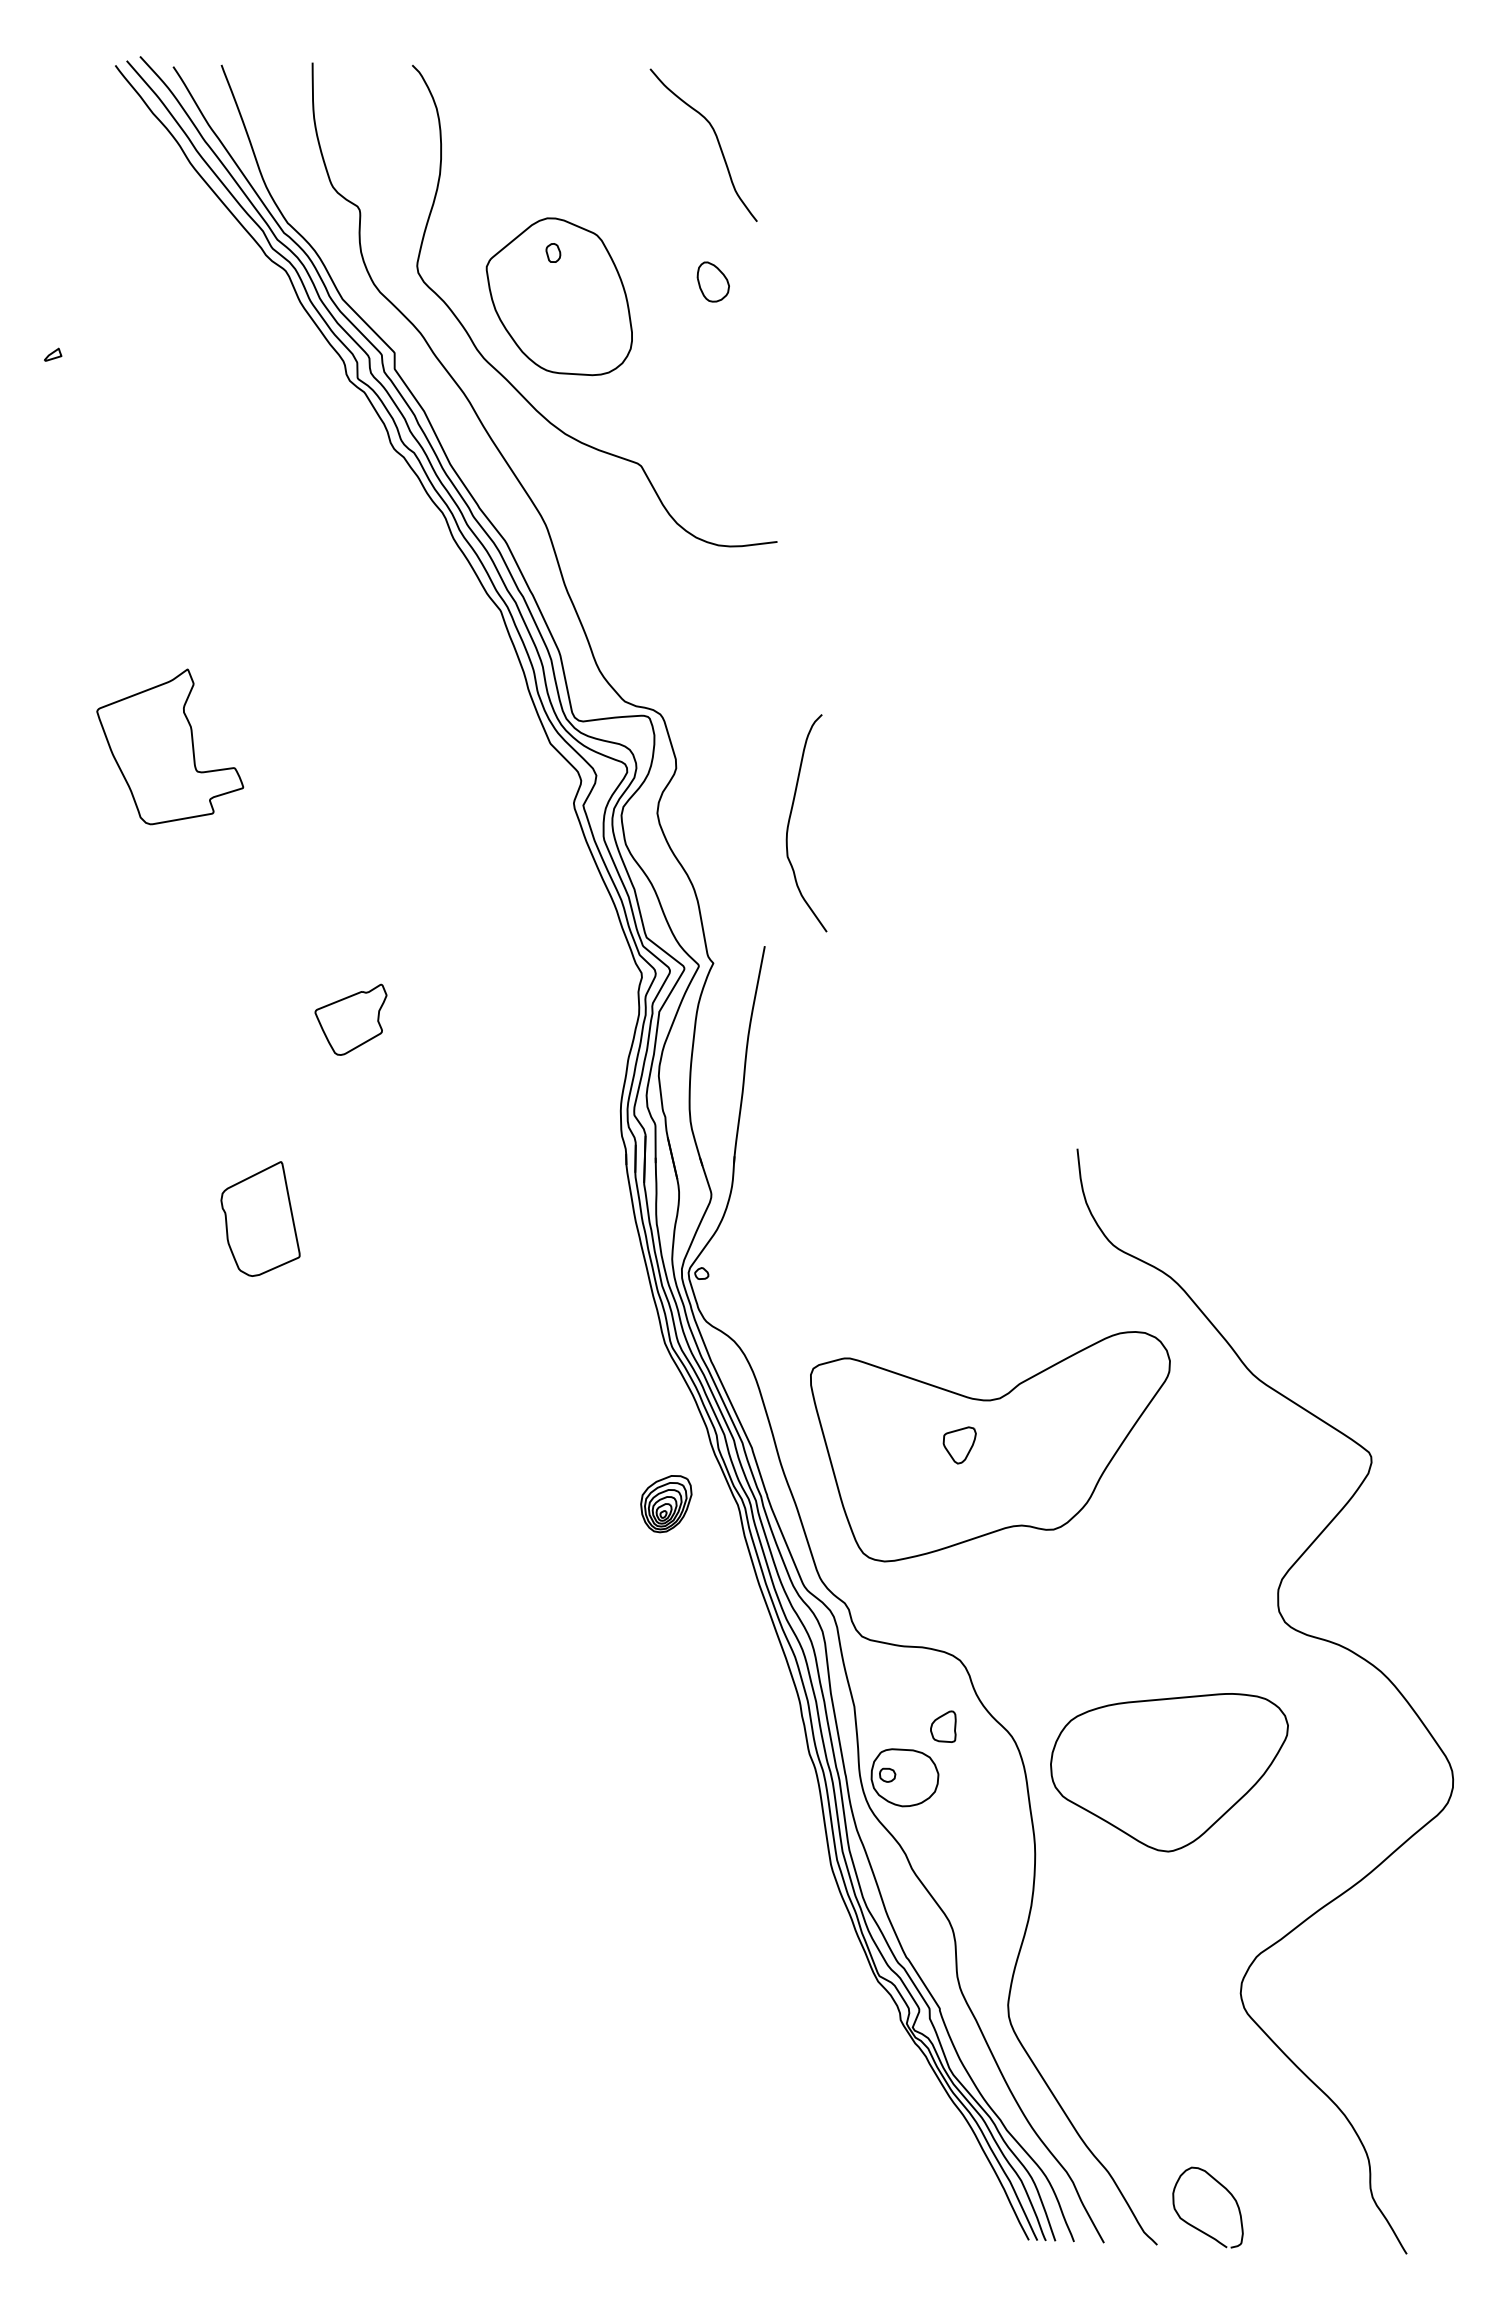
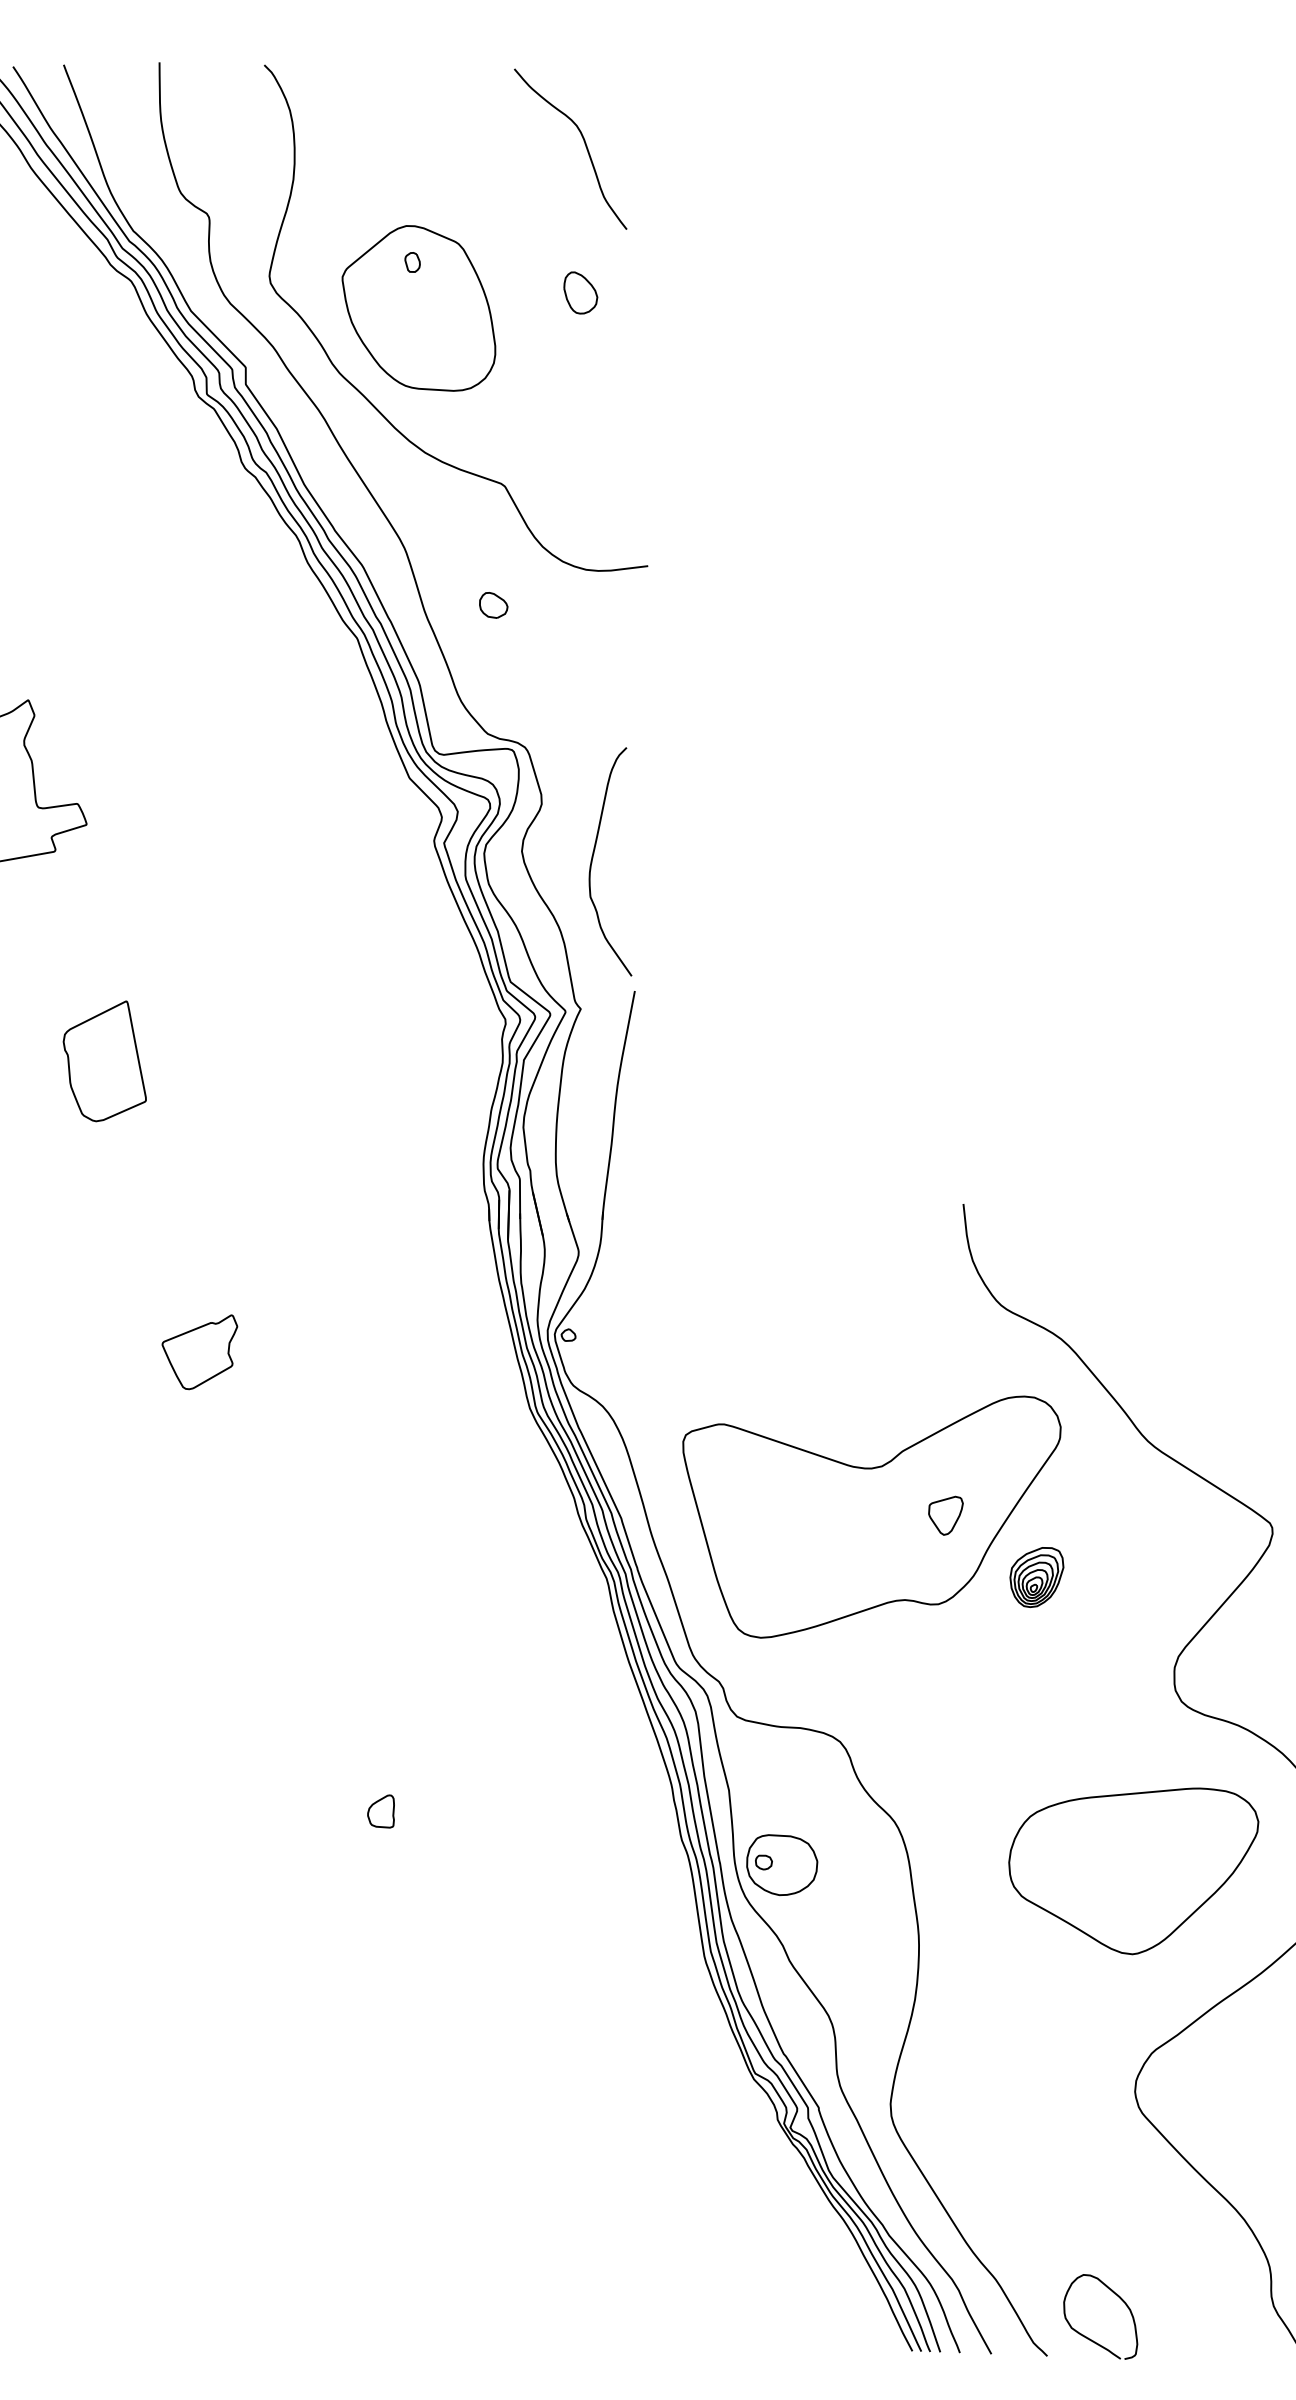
part: (630, 579) -> (493, 605), added
curve: (790, 820) -> (593, 858), moved
part: (350, 1019) -> (199, 1351), moved
part: (260, 1218) -> (104, 1060), moved
part: (959, 1445) -> (945, 1515), moved
part: (666, 1504) -> (1037, 1577), moved
part: (943, 1726) -> (381, 1811), moved
part: (1169, 1772) -> (1133, 1871), moved

